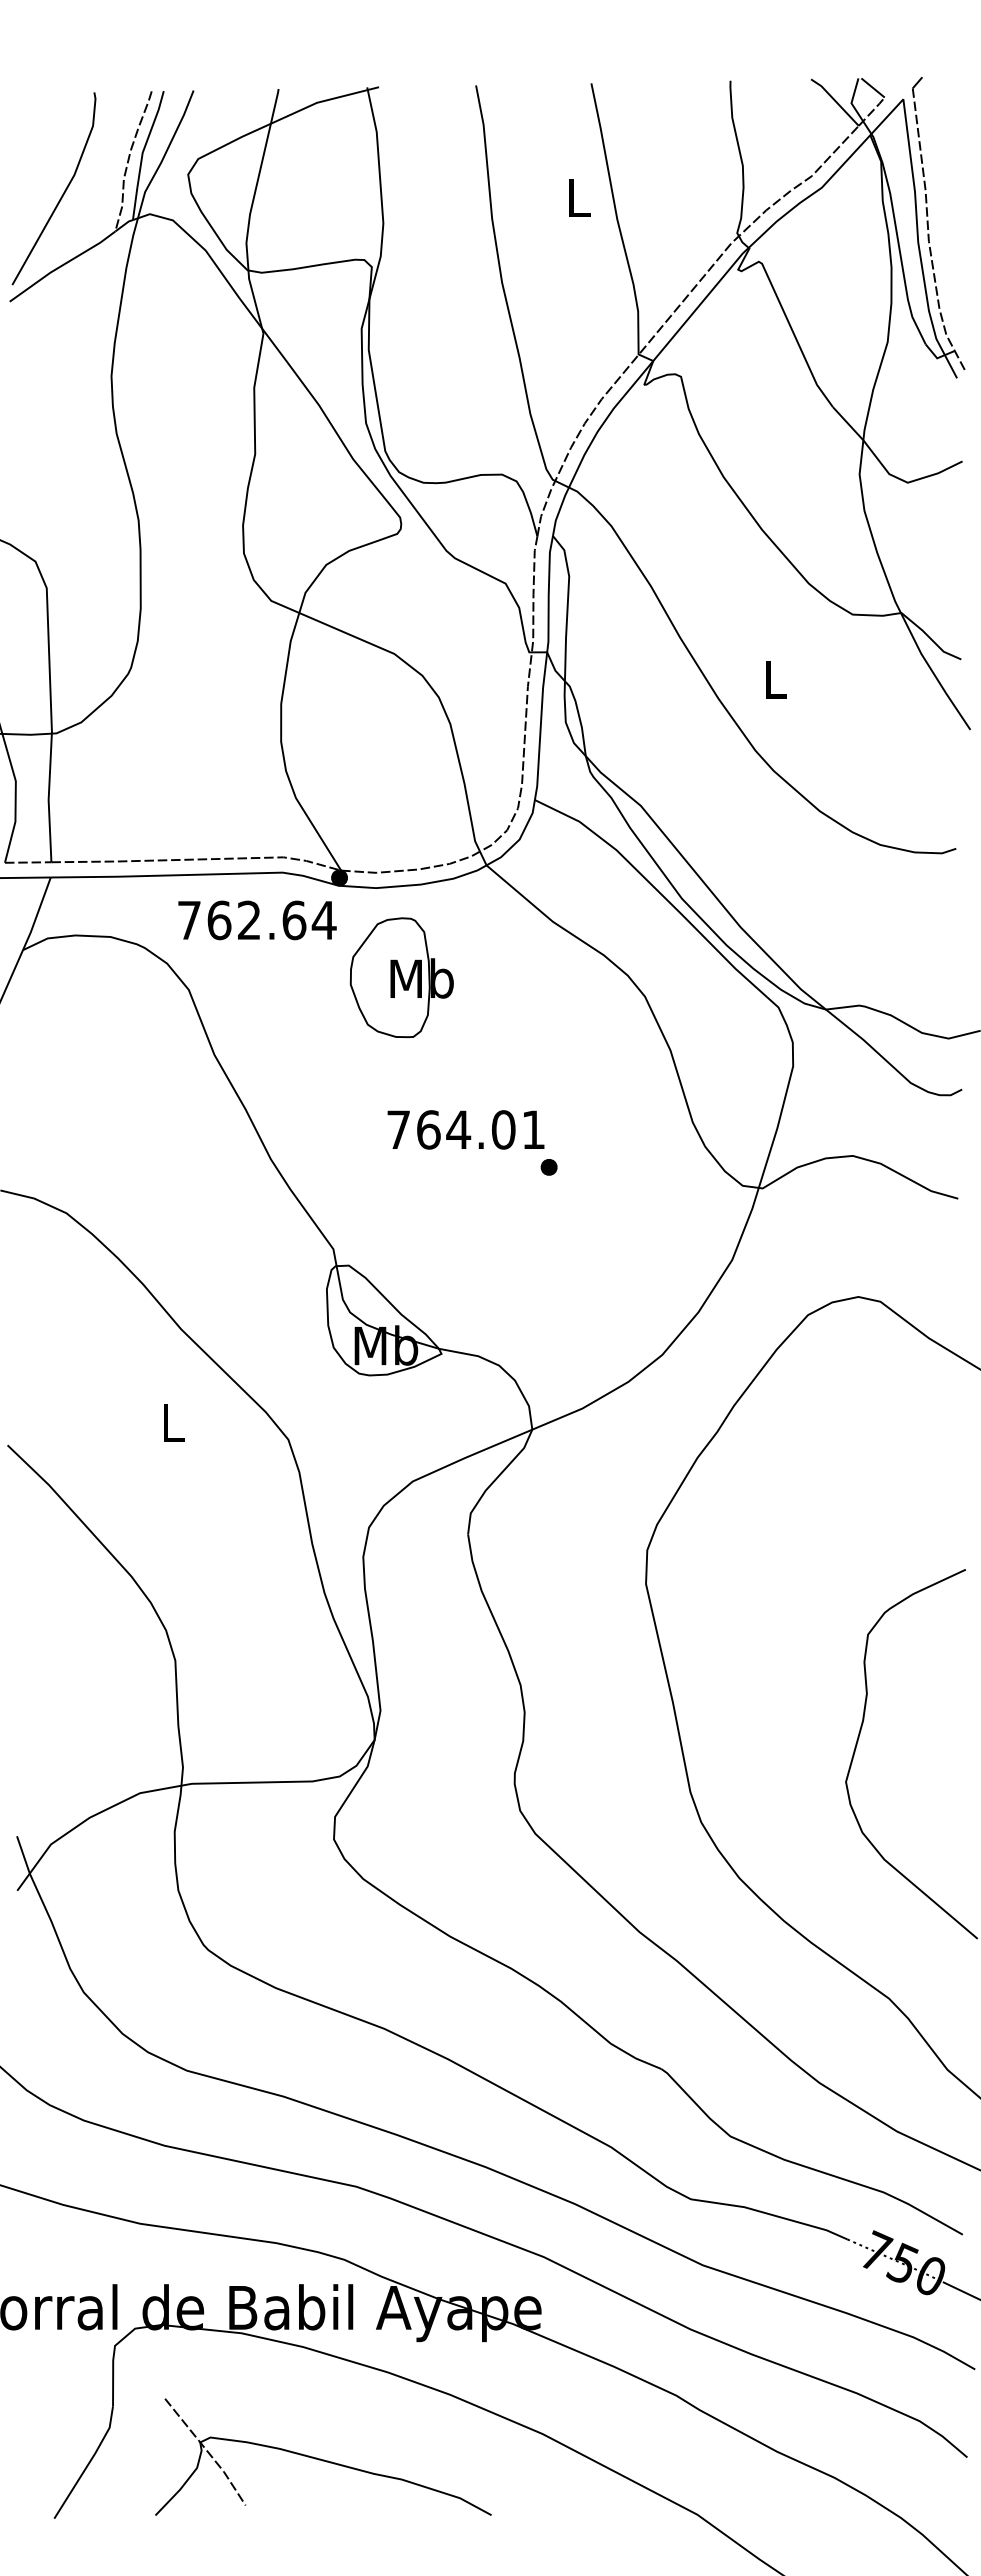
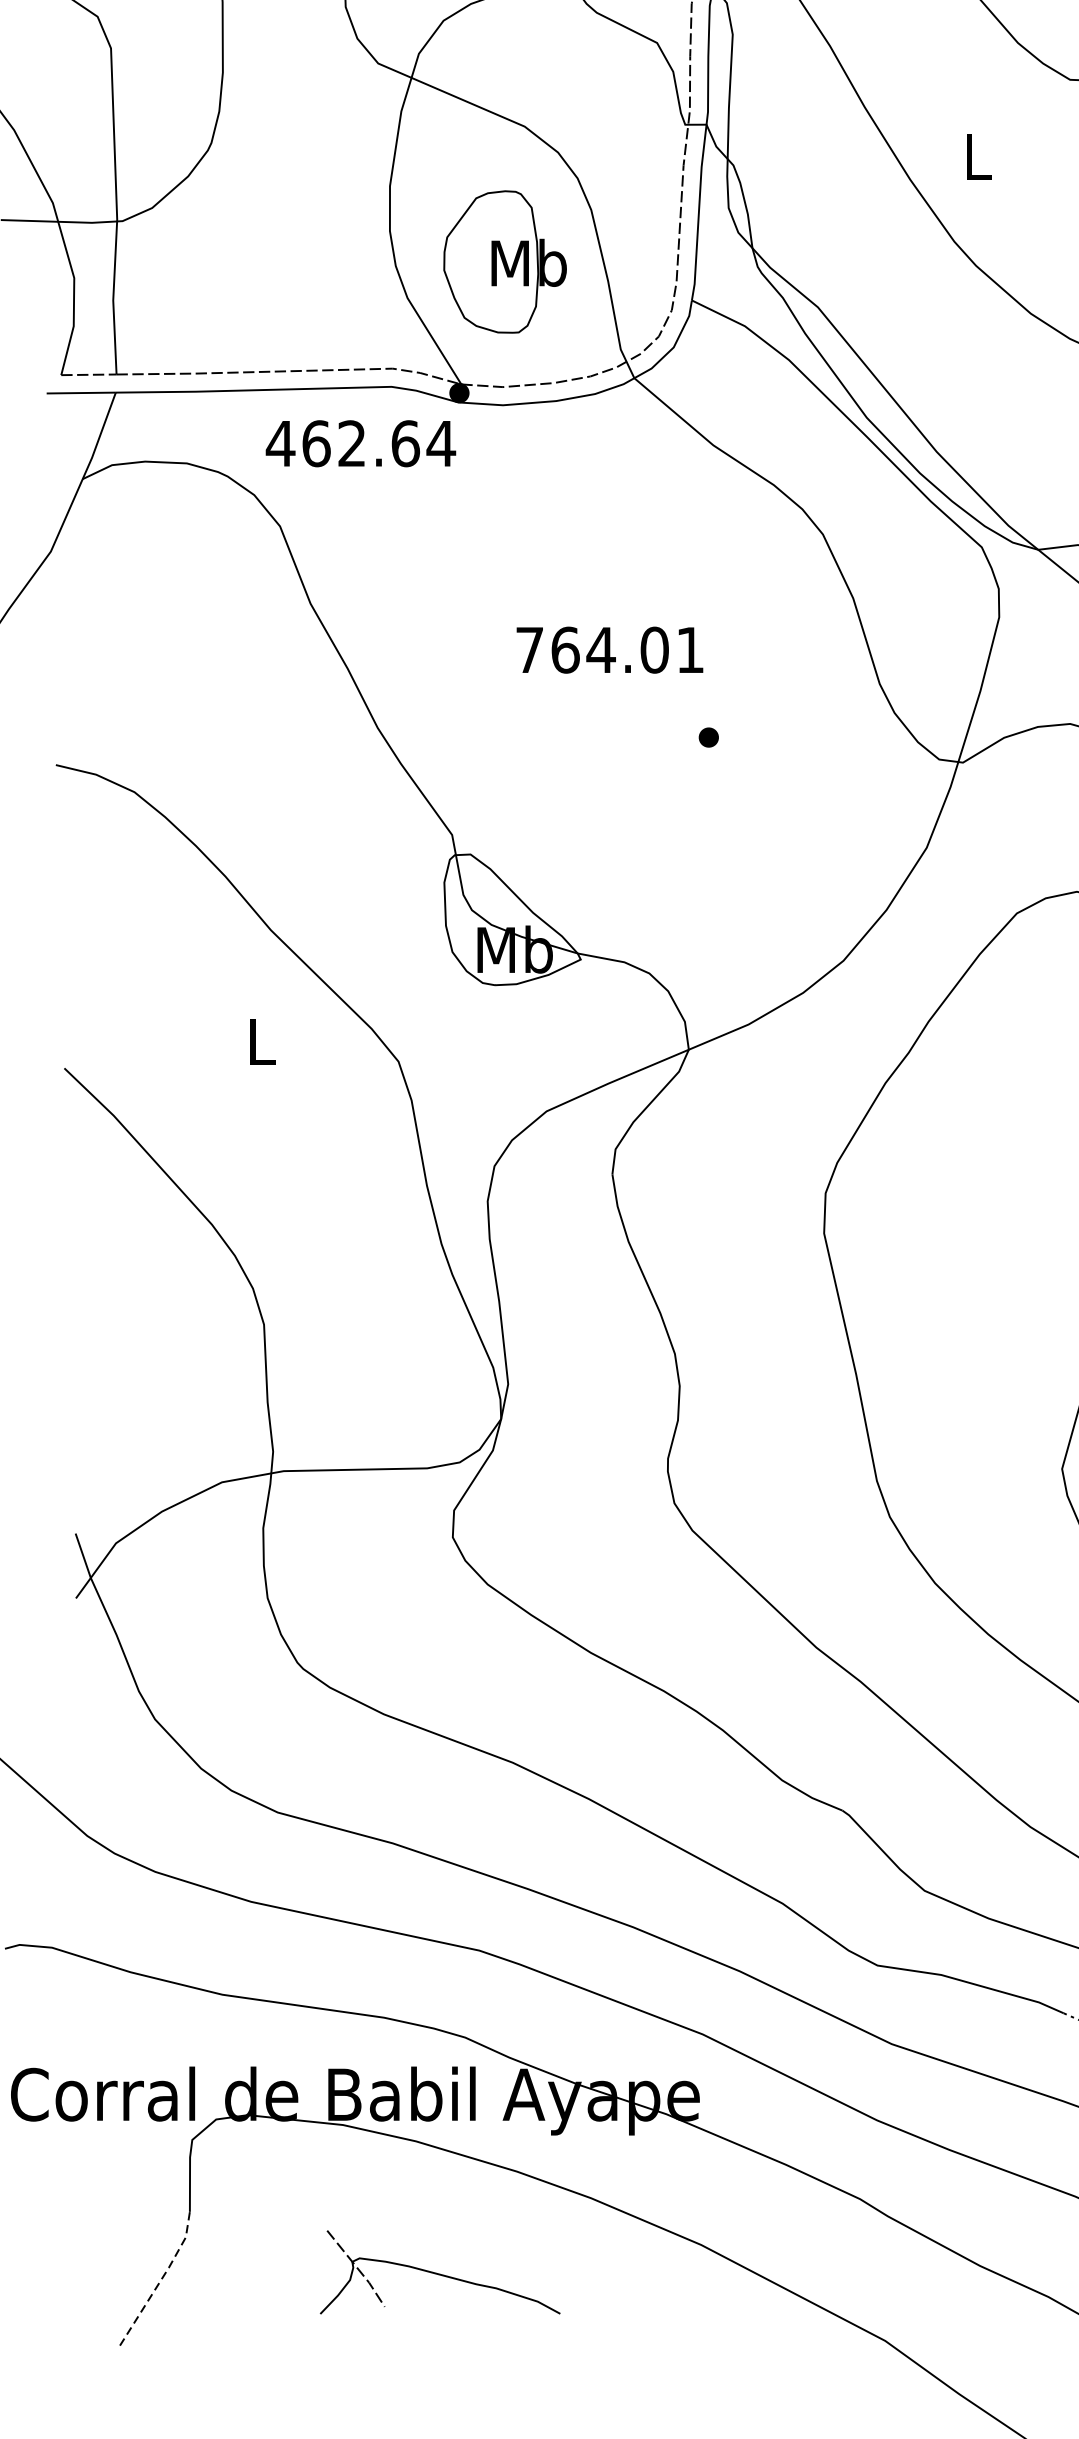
text: (188, 920) -> (279, 443), 762.64 -> 462.64
part: (401, 977) -> (504, 261), moved
text: (465, 1129) -> (609, 649), moved
part: (323, 2456) -> (440, 2271), size x0.6
line: (89, 2463) -> (161, 2279), solid -> dashed

